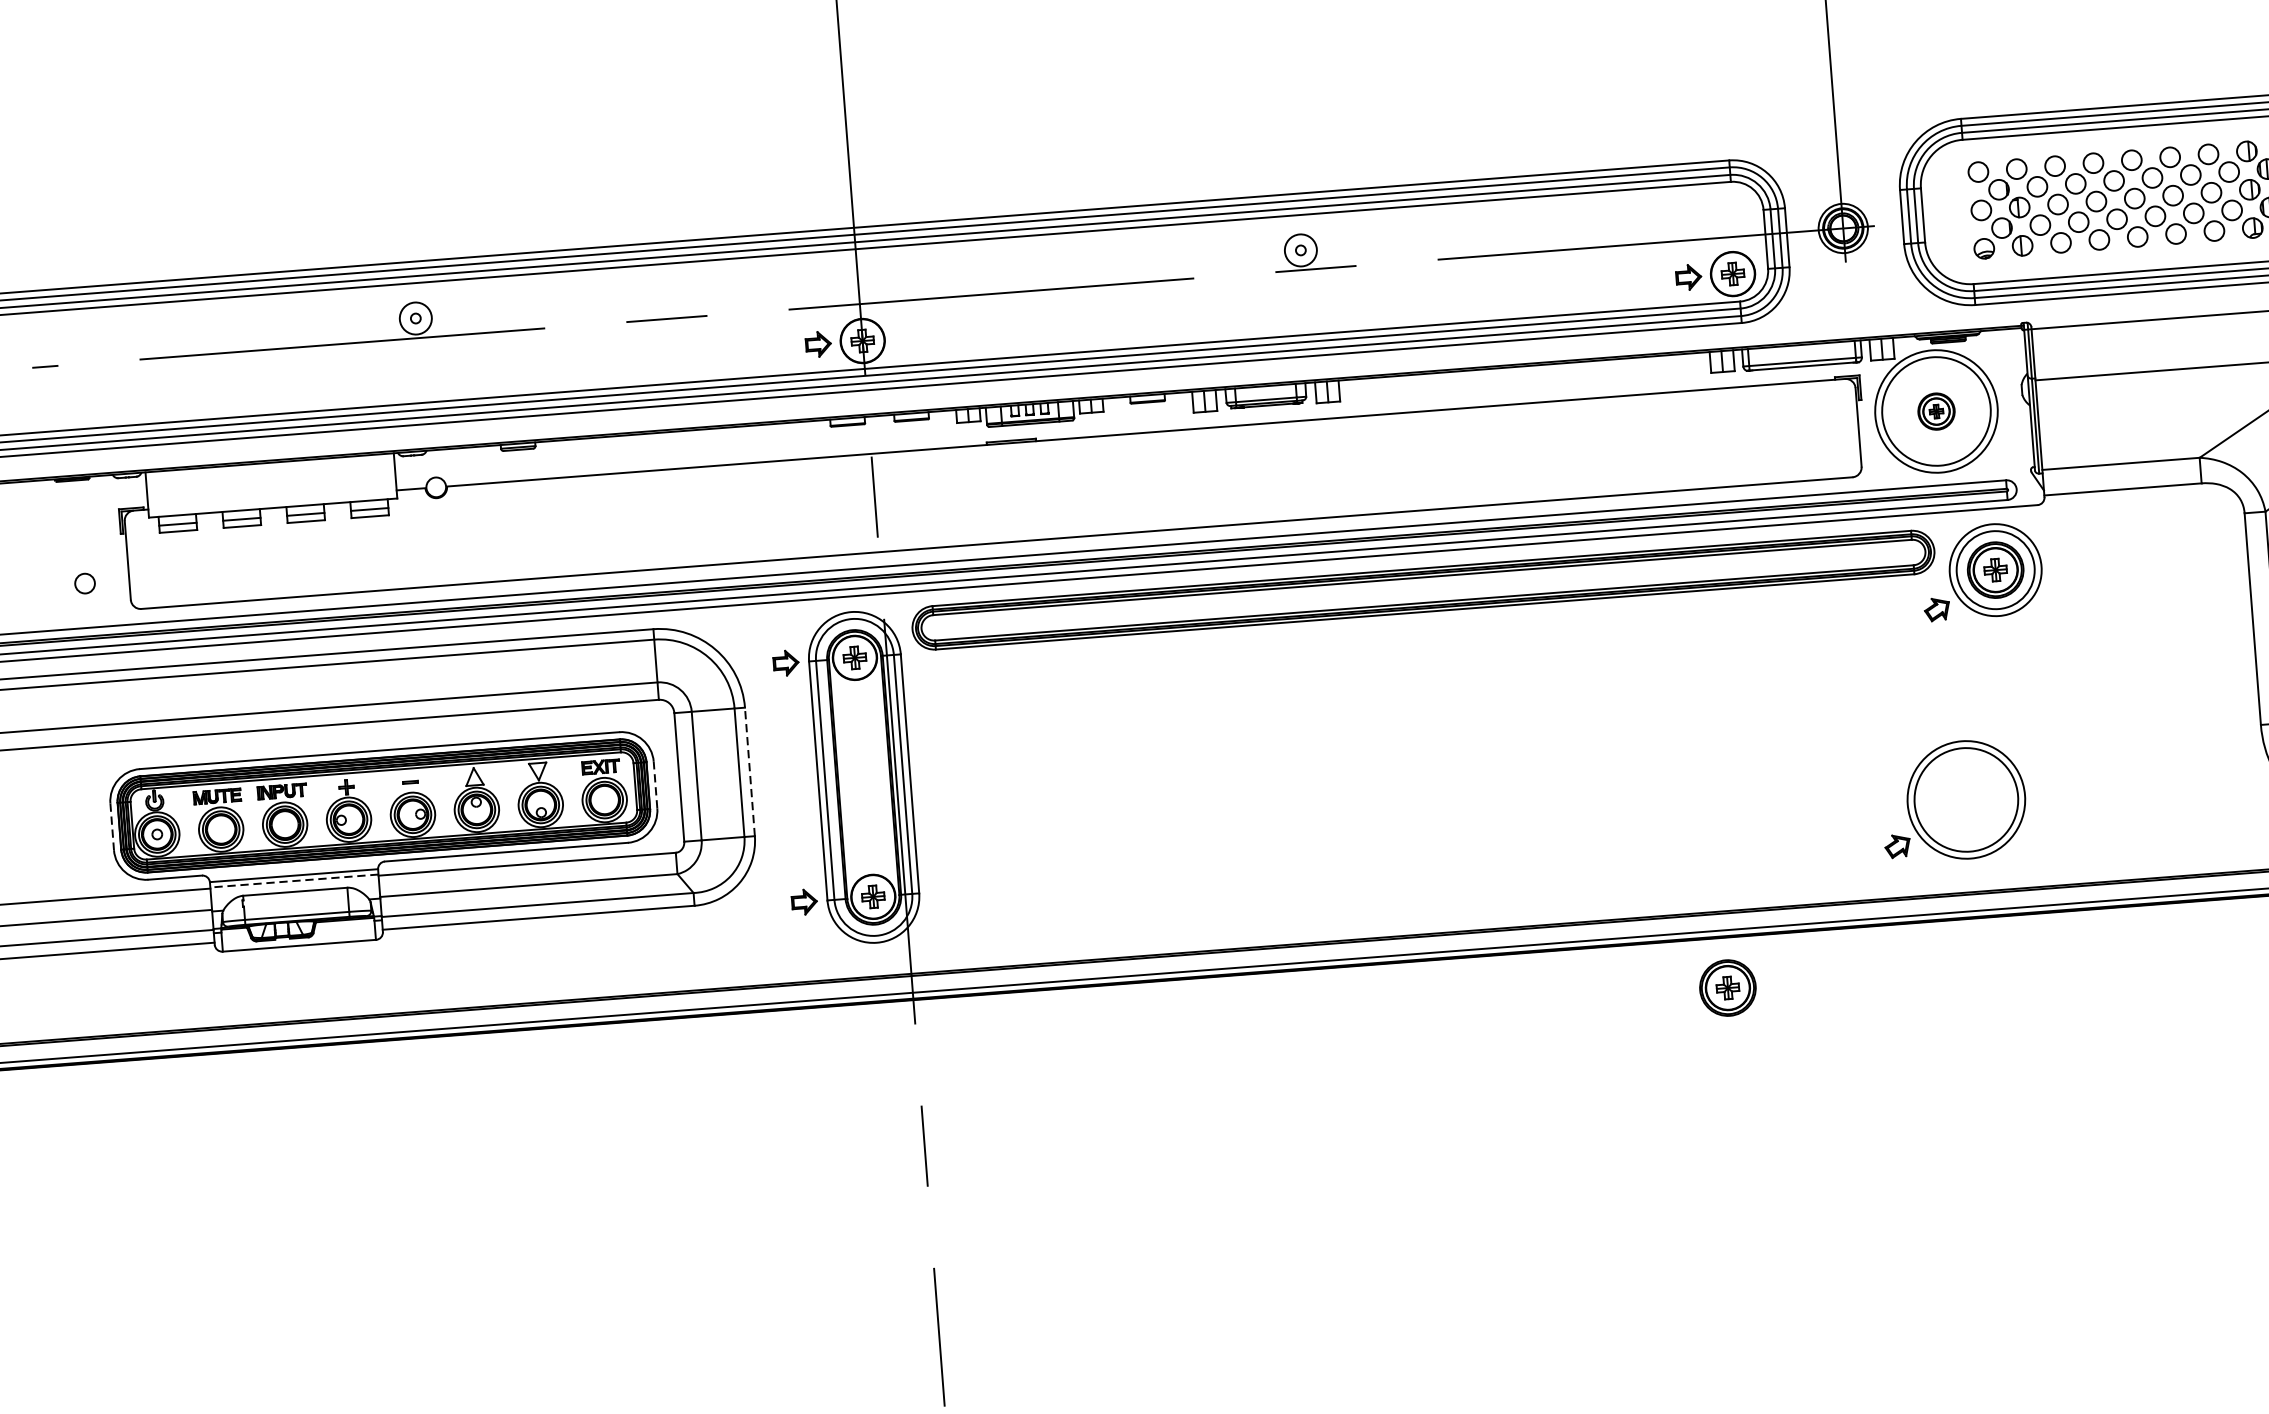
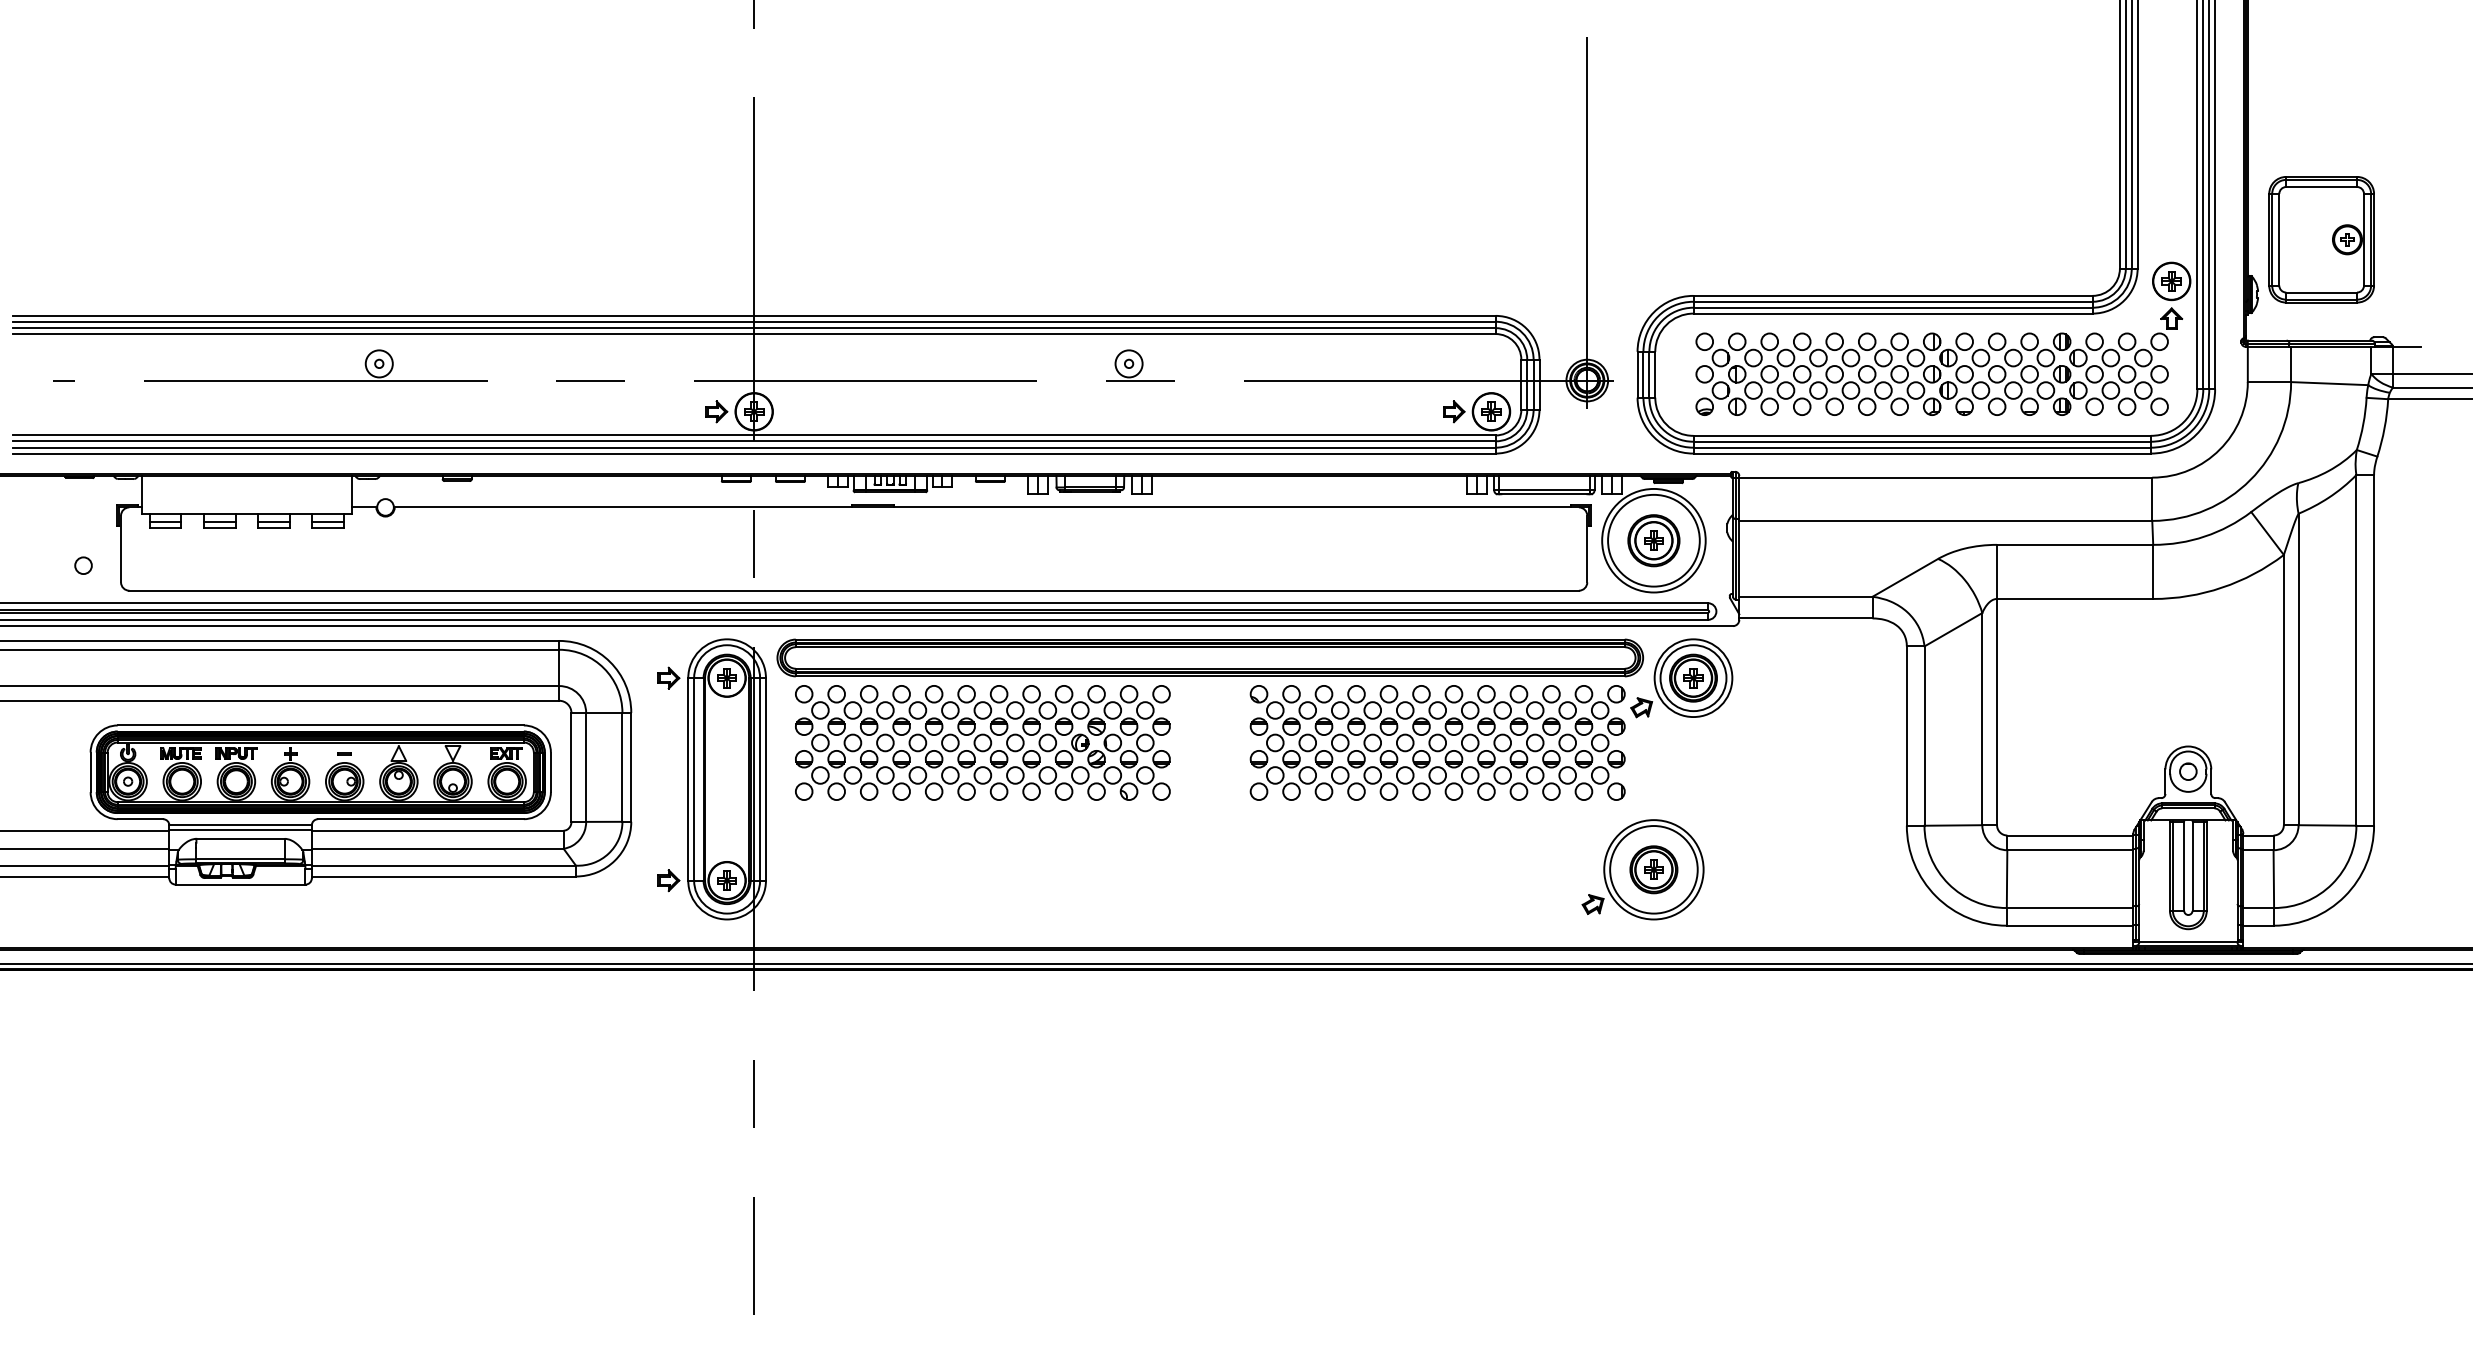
part: (1935, 411) -> (1653, 540), size x1.67
part: (1699, 669) -> (1437, 742), added
part: (1162, 710) -> (982, 742), added
line: (750, 770) -> (631, 766), dashed -> solid
line: (655, 785) -> (550, 772), dashed -> solid
line: (112, 827) -> (90, 772), dashed -> solid
line: (294, 880) -> (240, 829), dashed -> solid
part: (1727, 987) -> (1653, 869), moved

